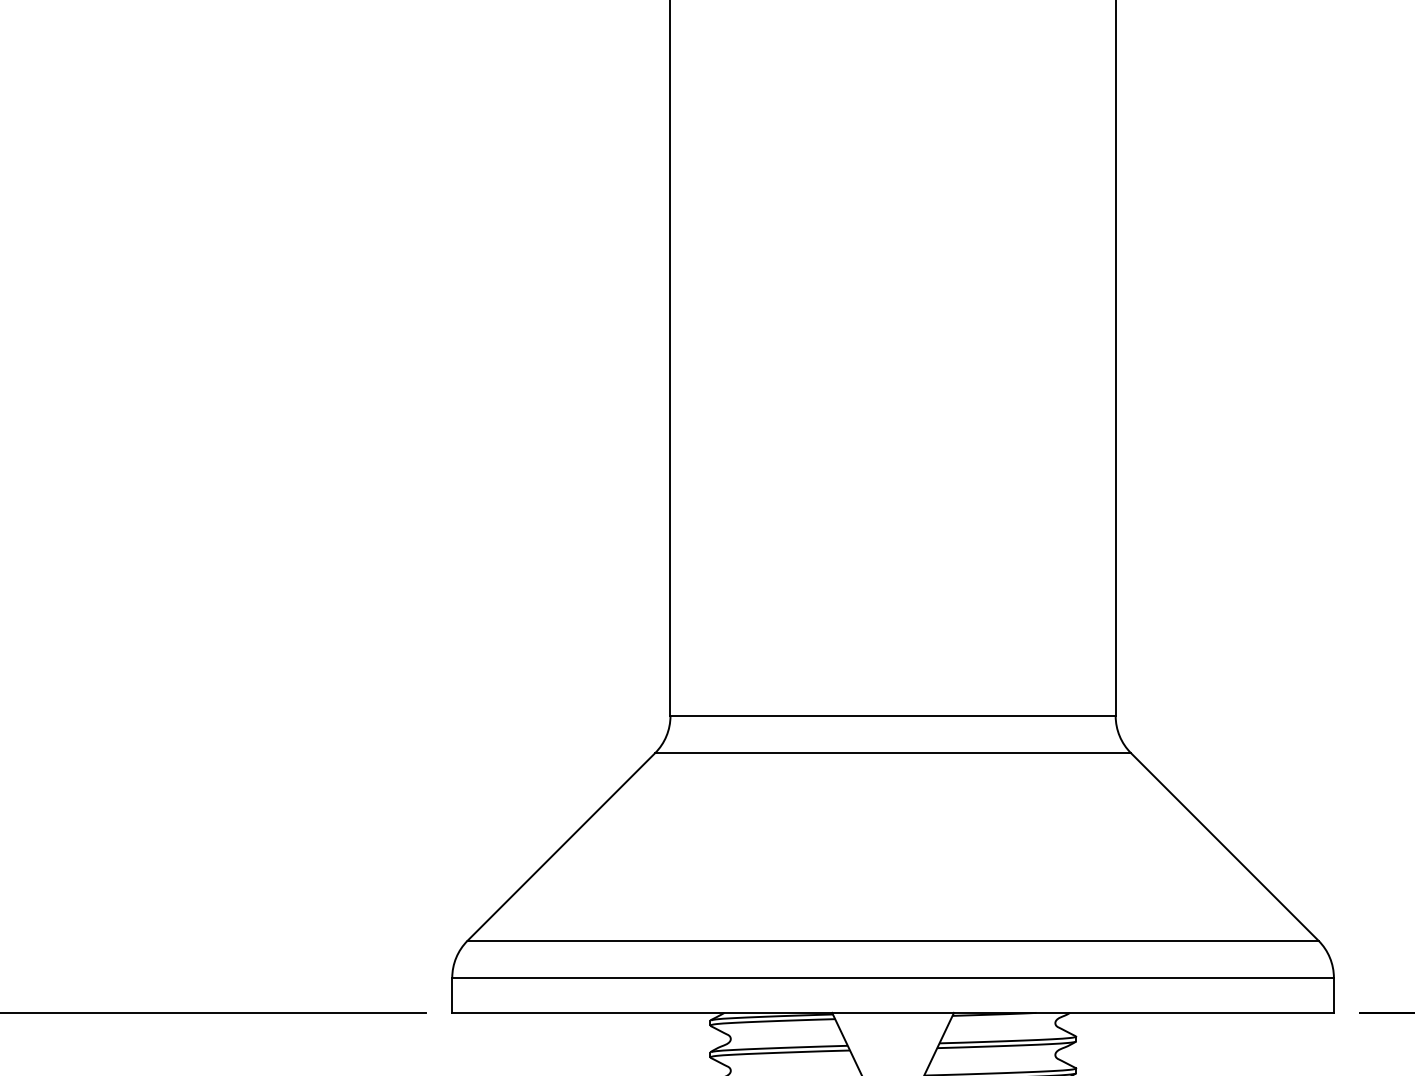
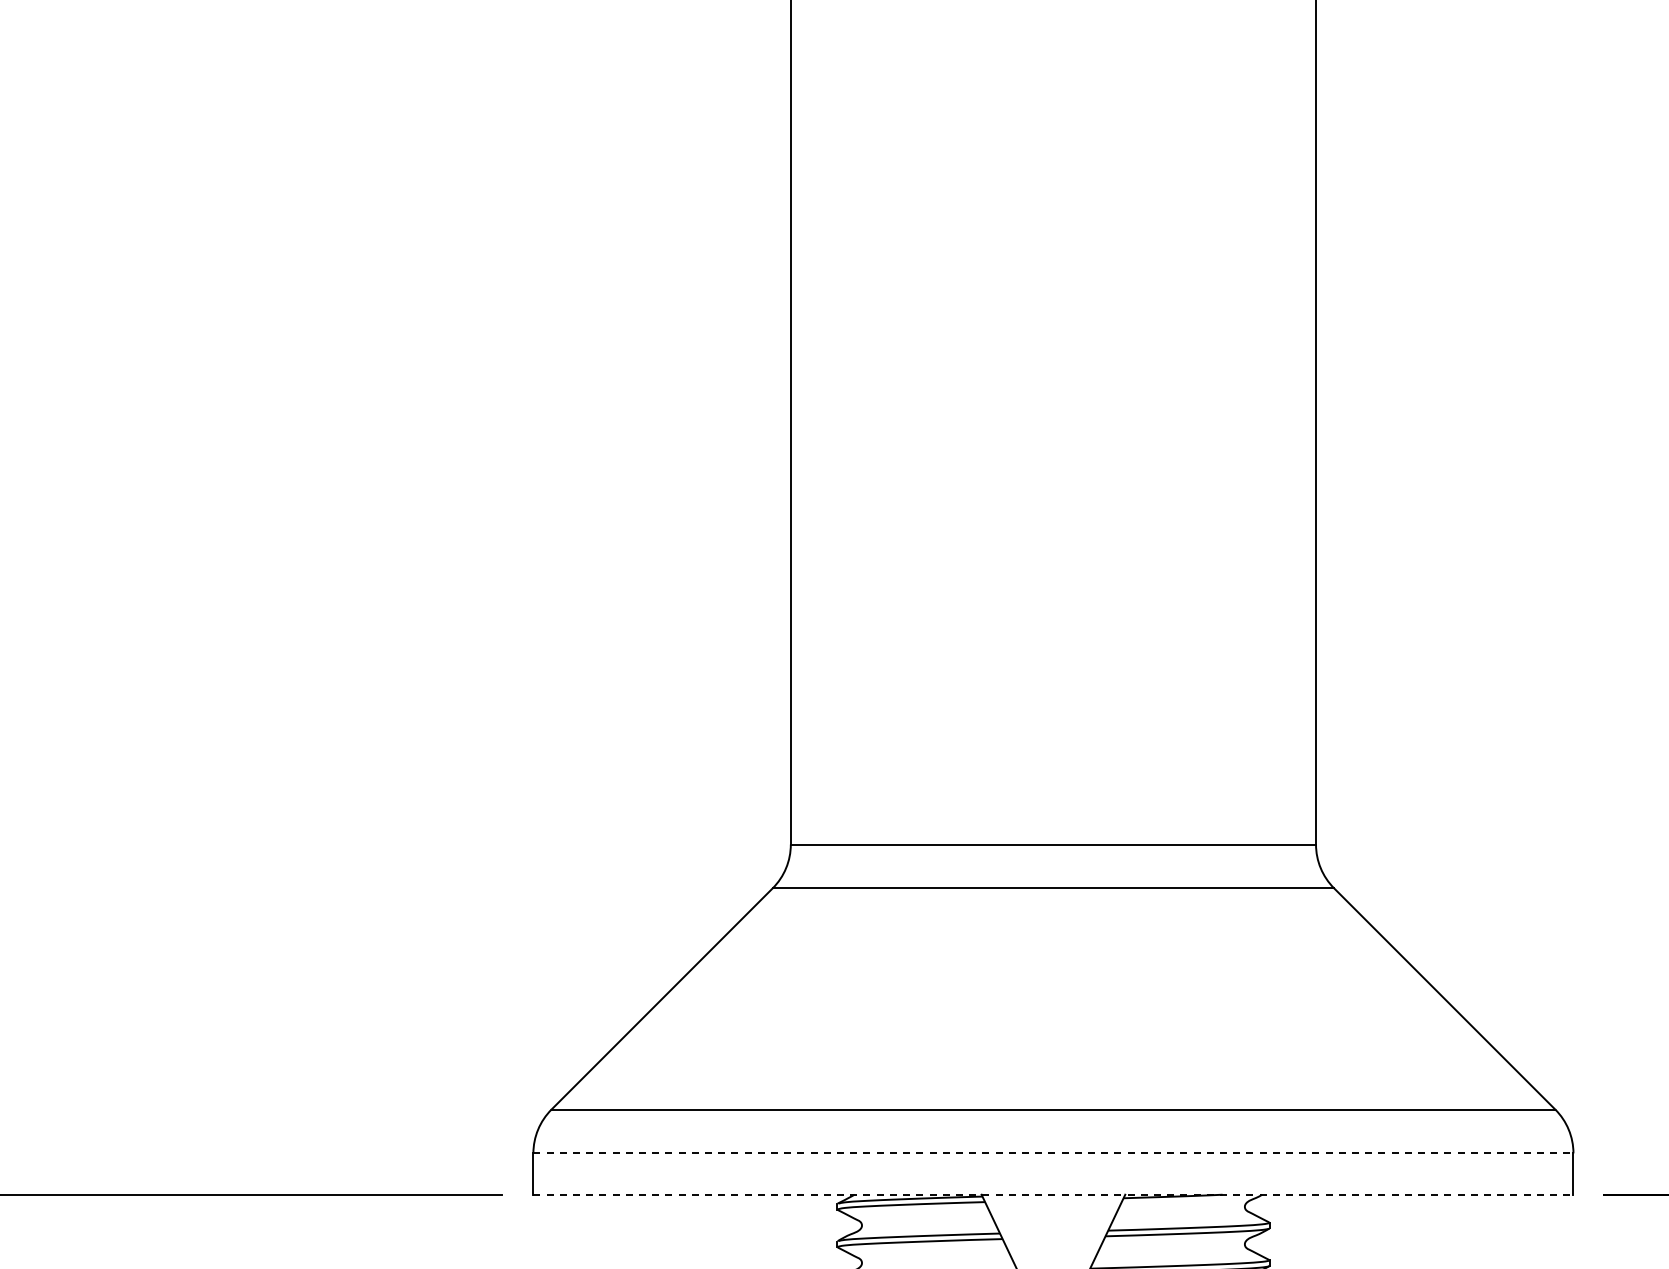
line: (893, 977) -> (1053, 1153), solid -> dashed
line: (893, 1012) -> (1053, 1194), solid -> dashed

